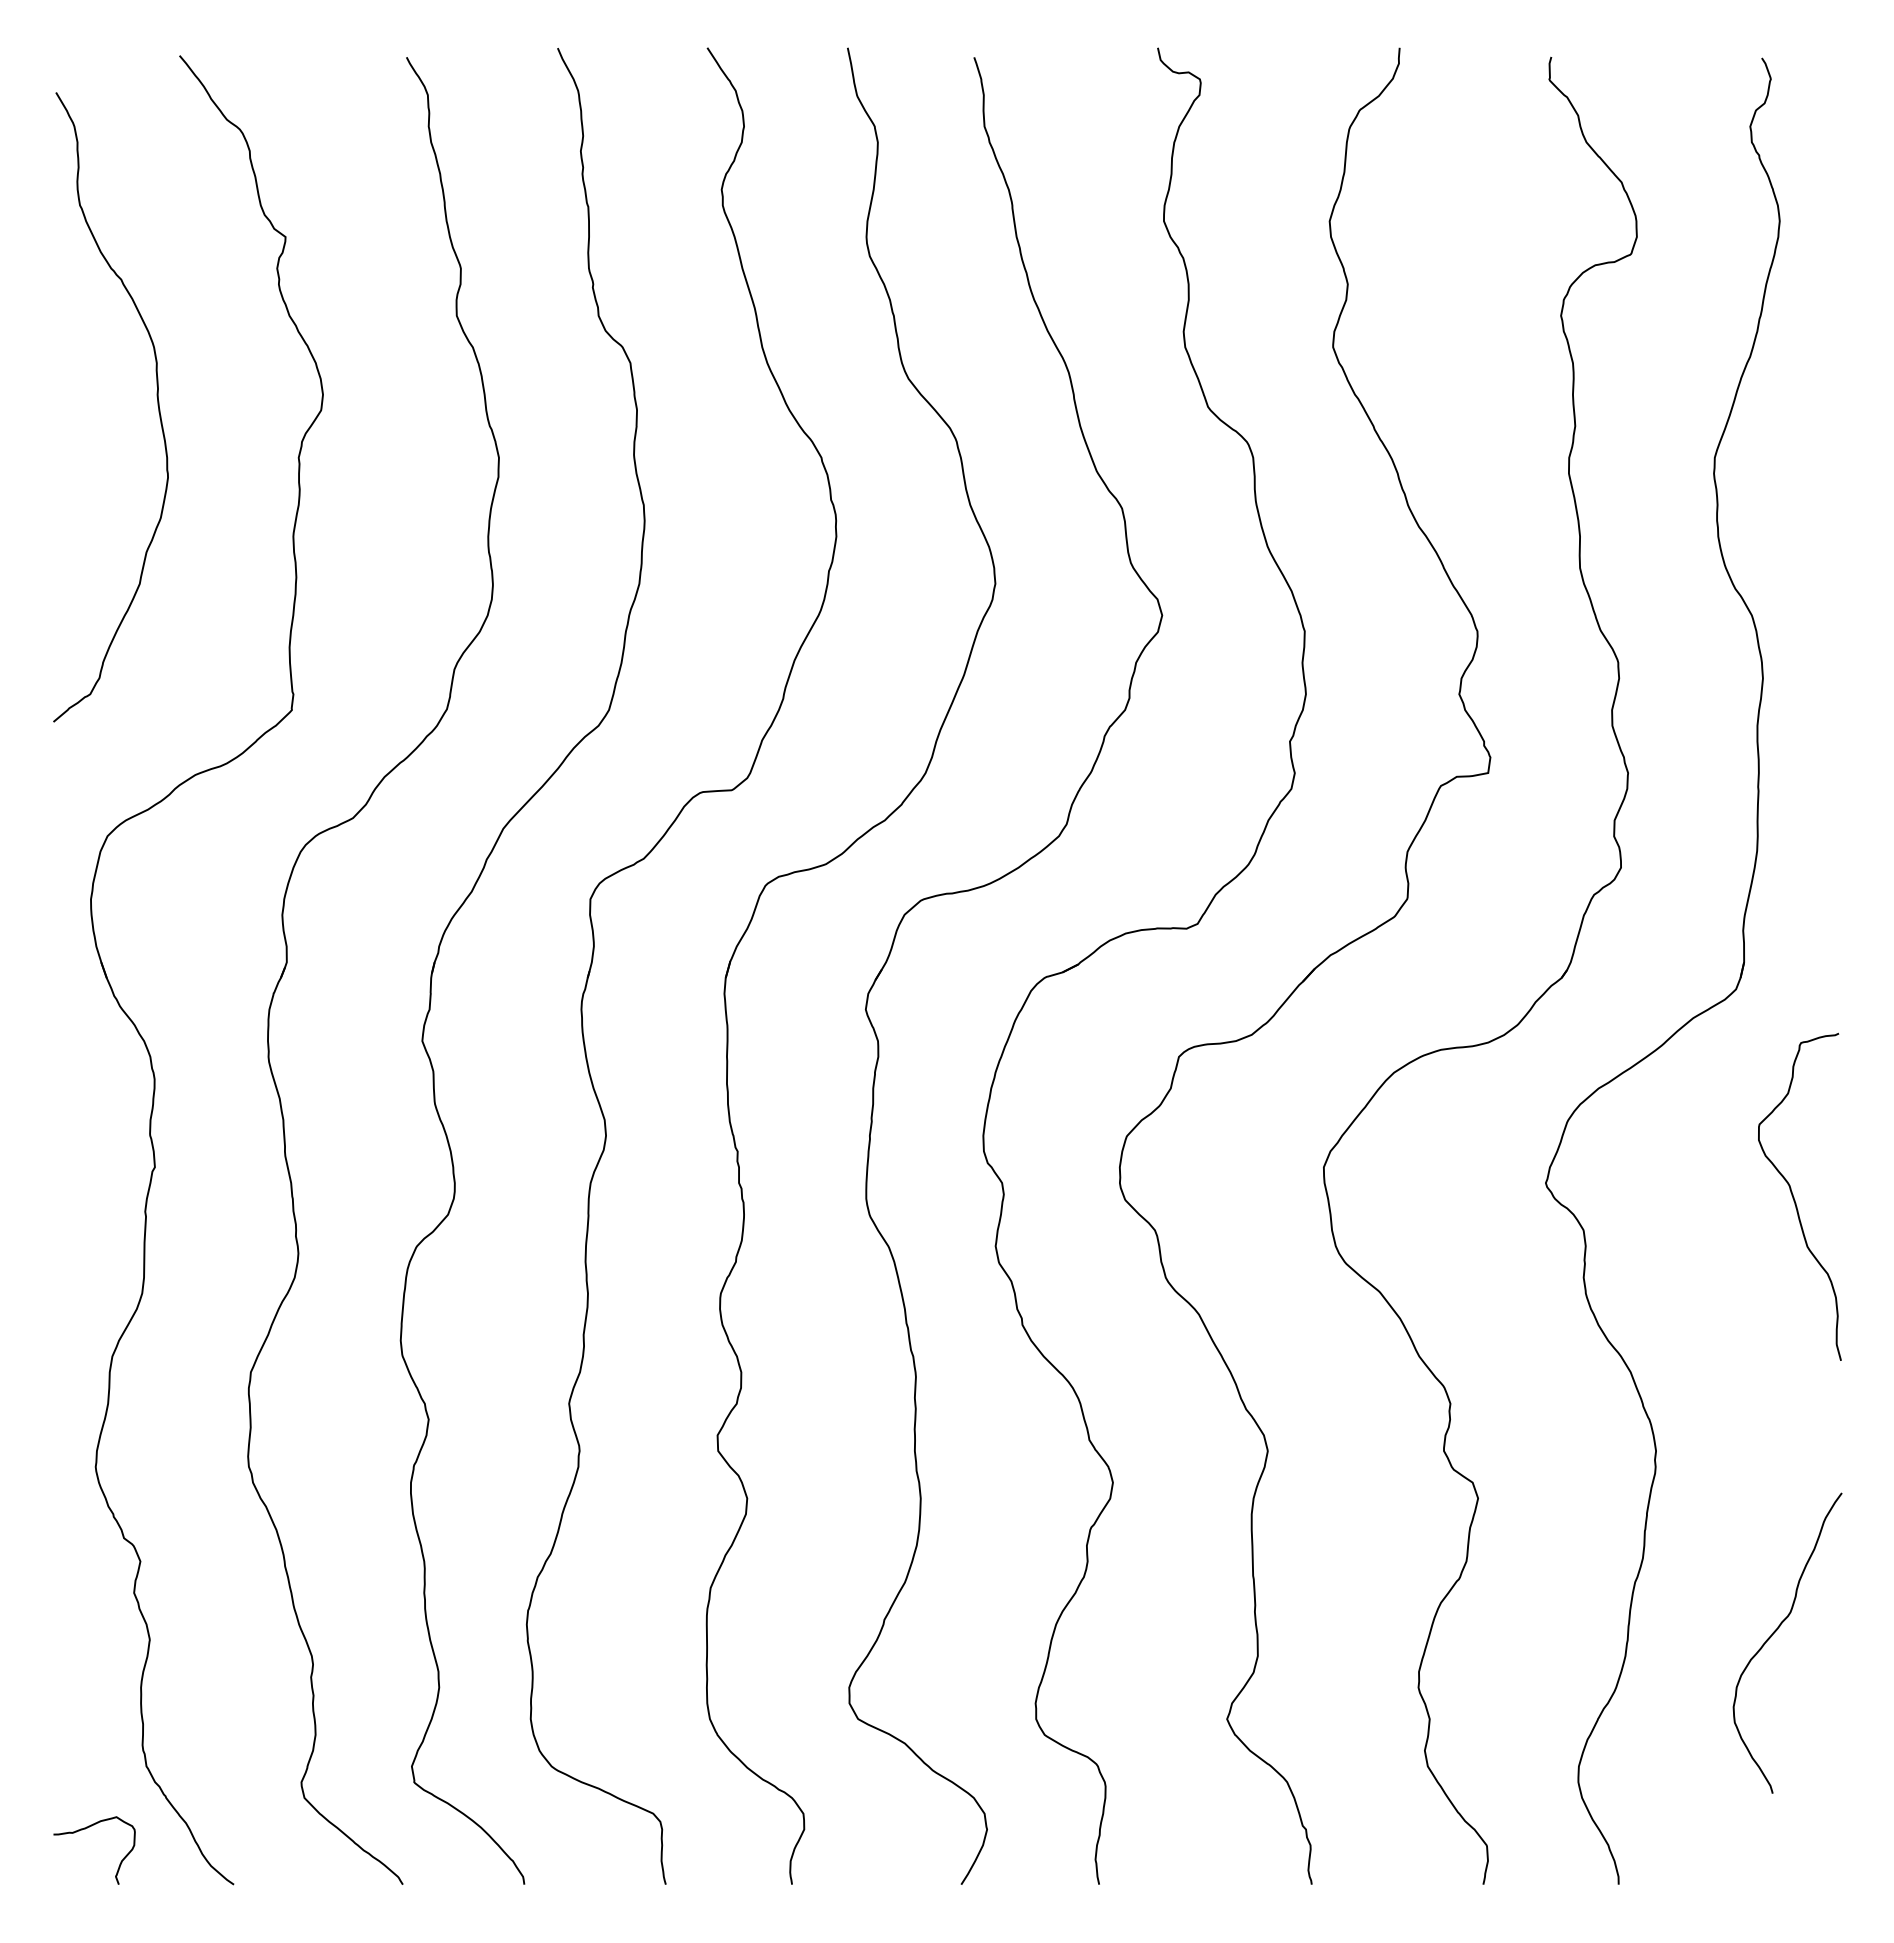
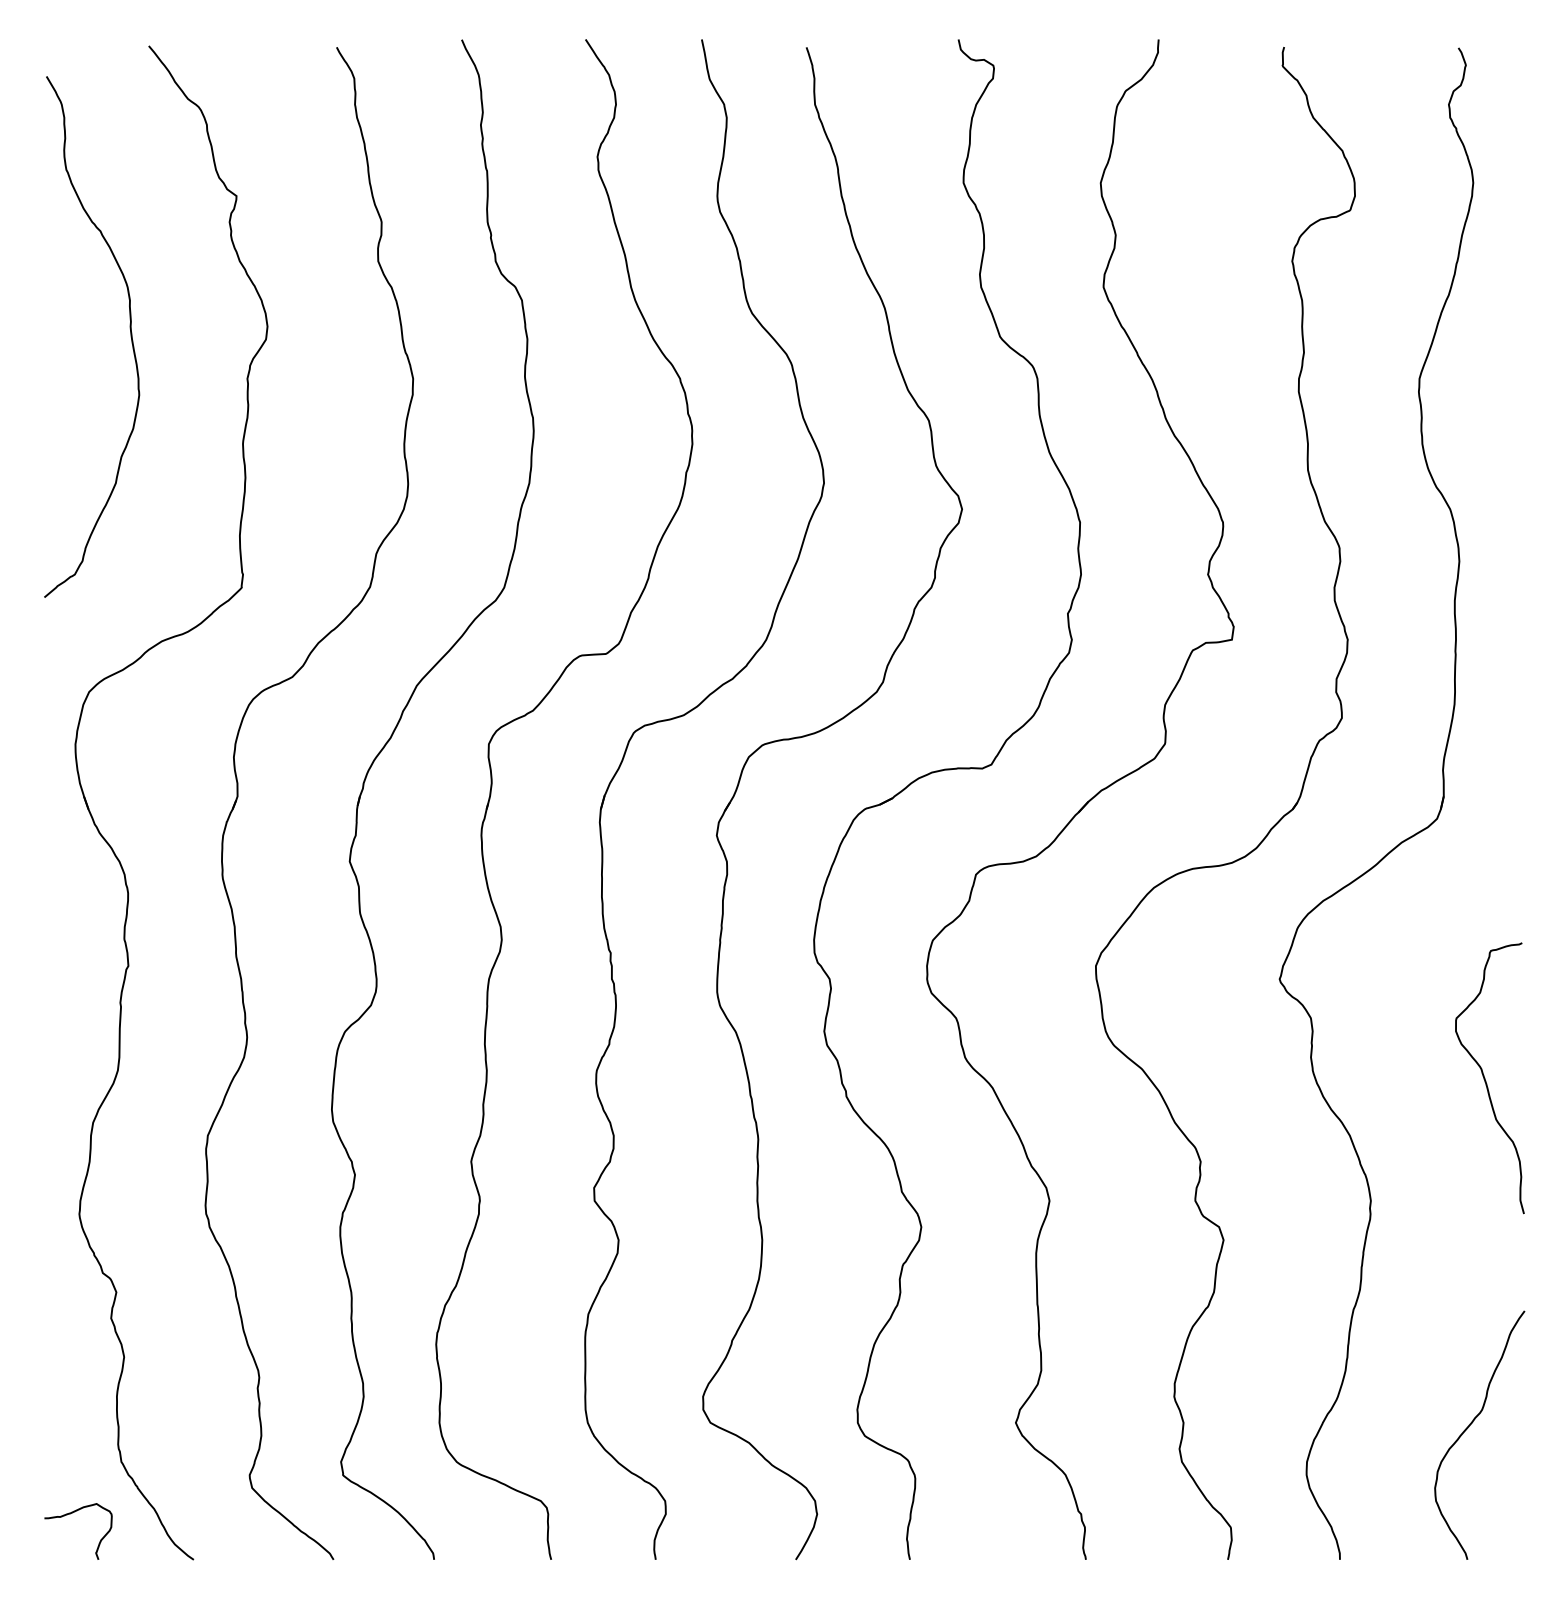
curve: (1794, 1197) -> (1485, 1078), moved
curve: (1776, 1631) -> (1470, 1425), moved

